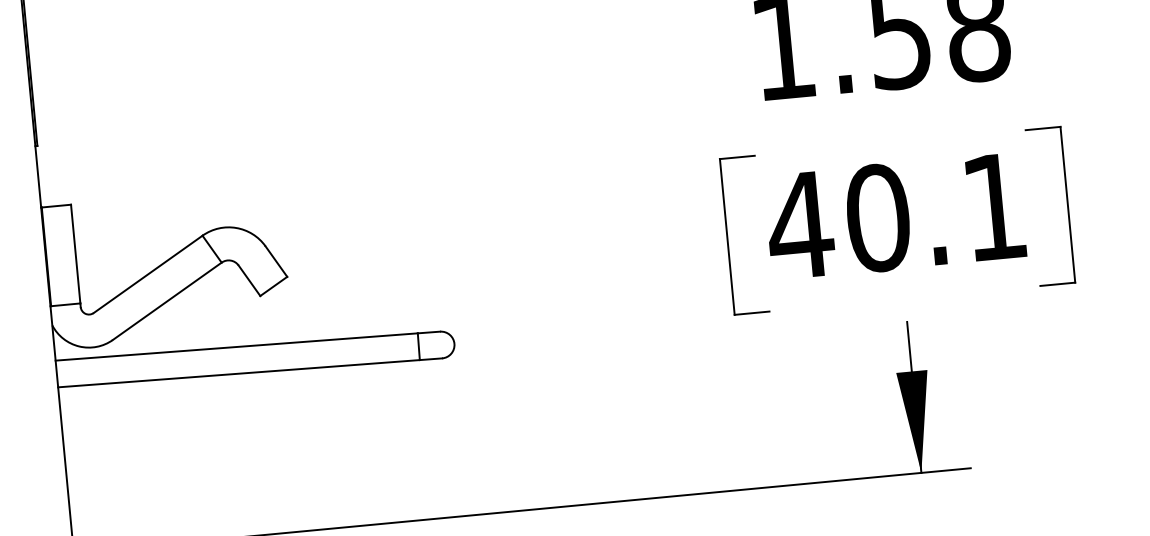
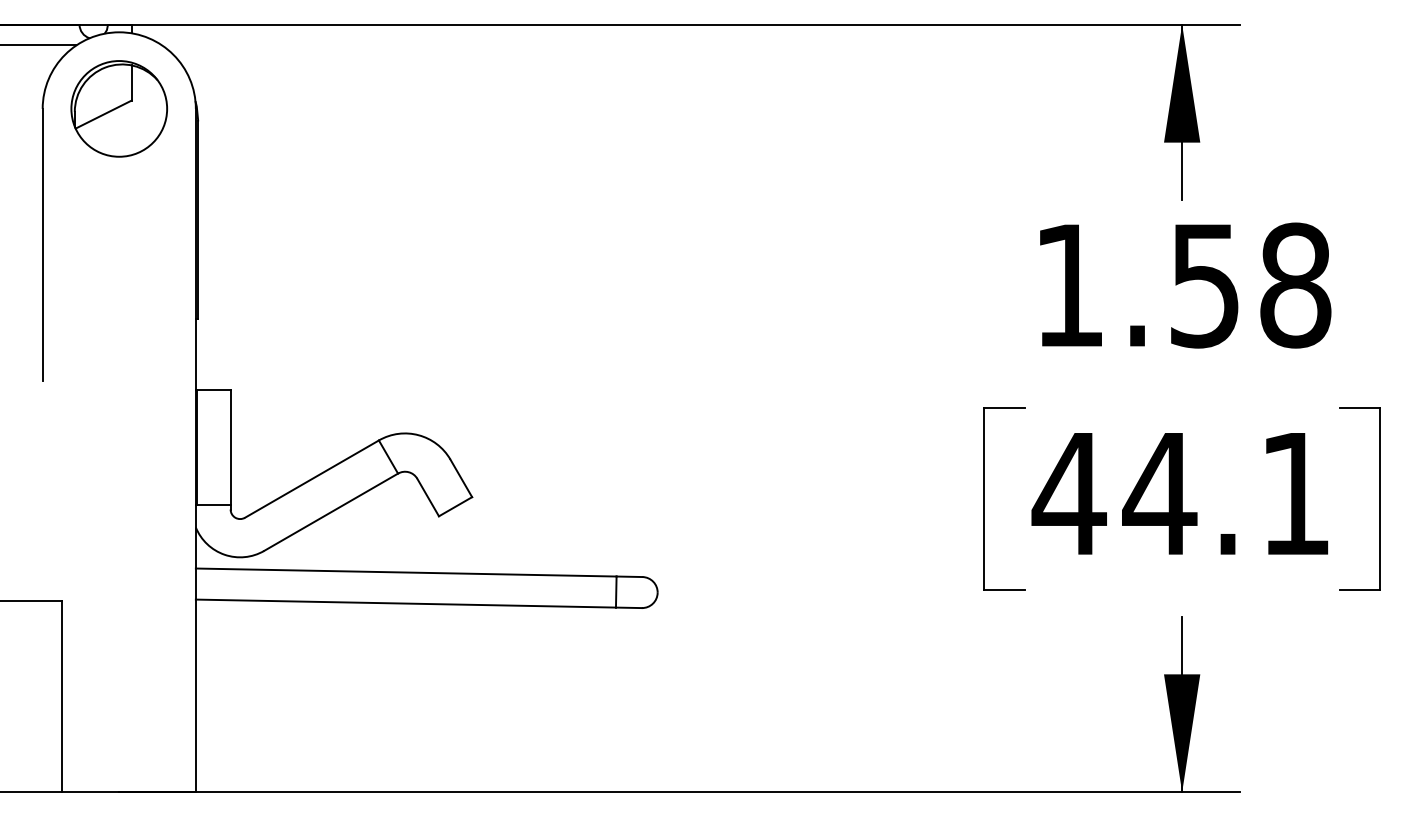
text: (877, 217) -> (1159, 493), 40.1 -> 44.1

